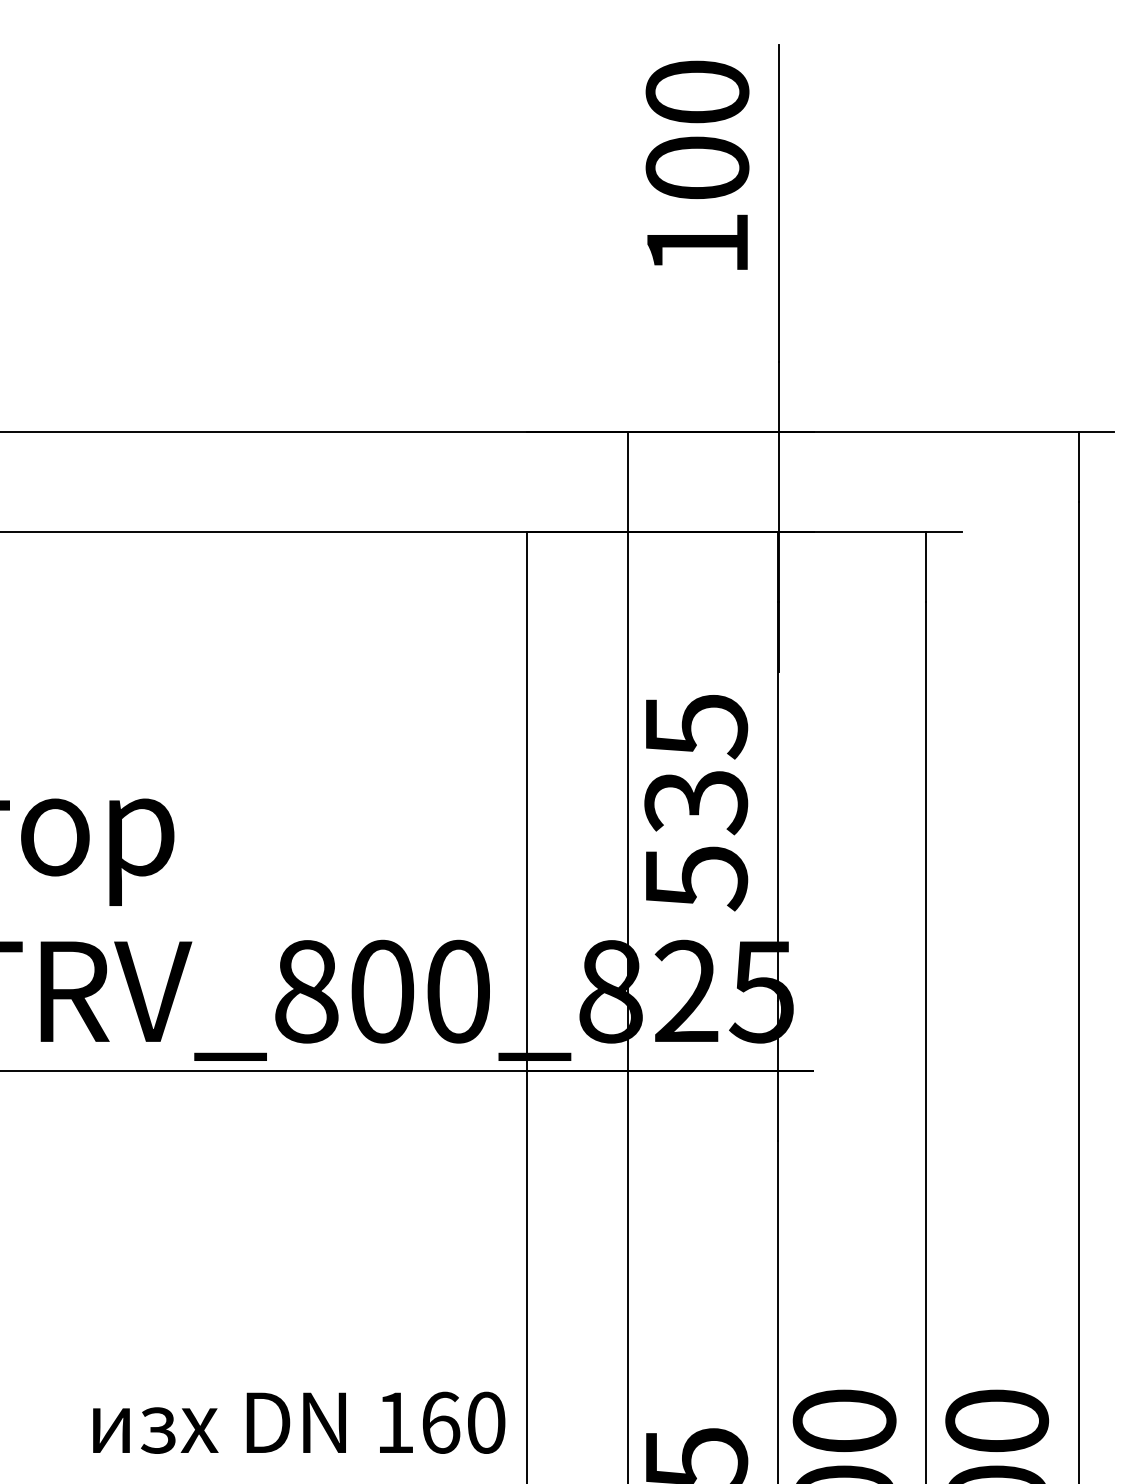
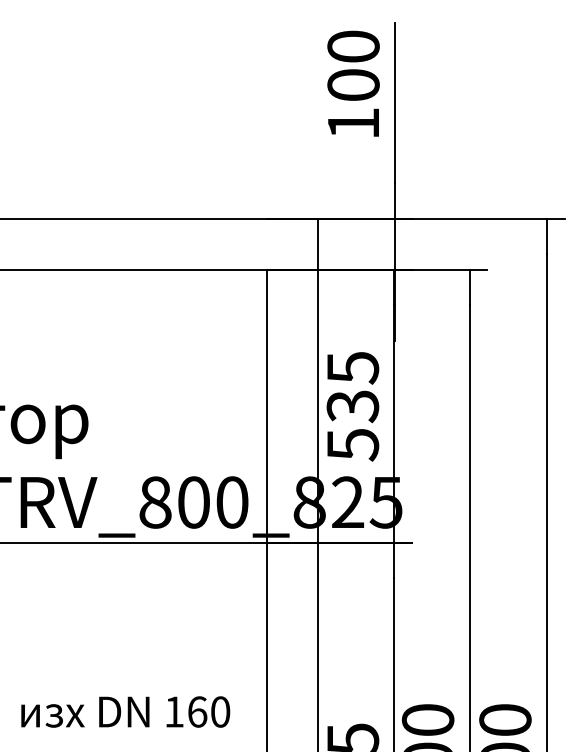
text: (298, 1421) -> (125, 711), moved

